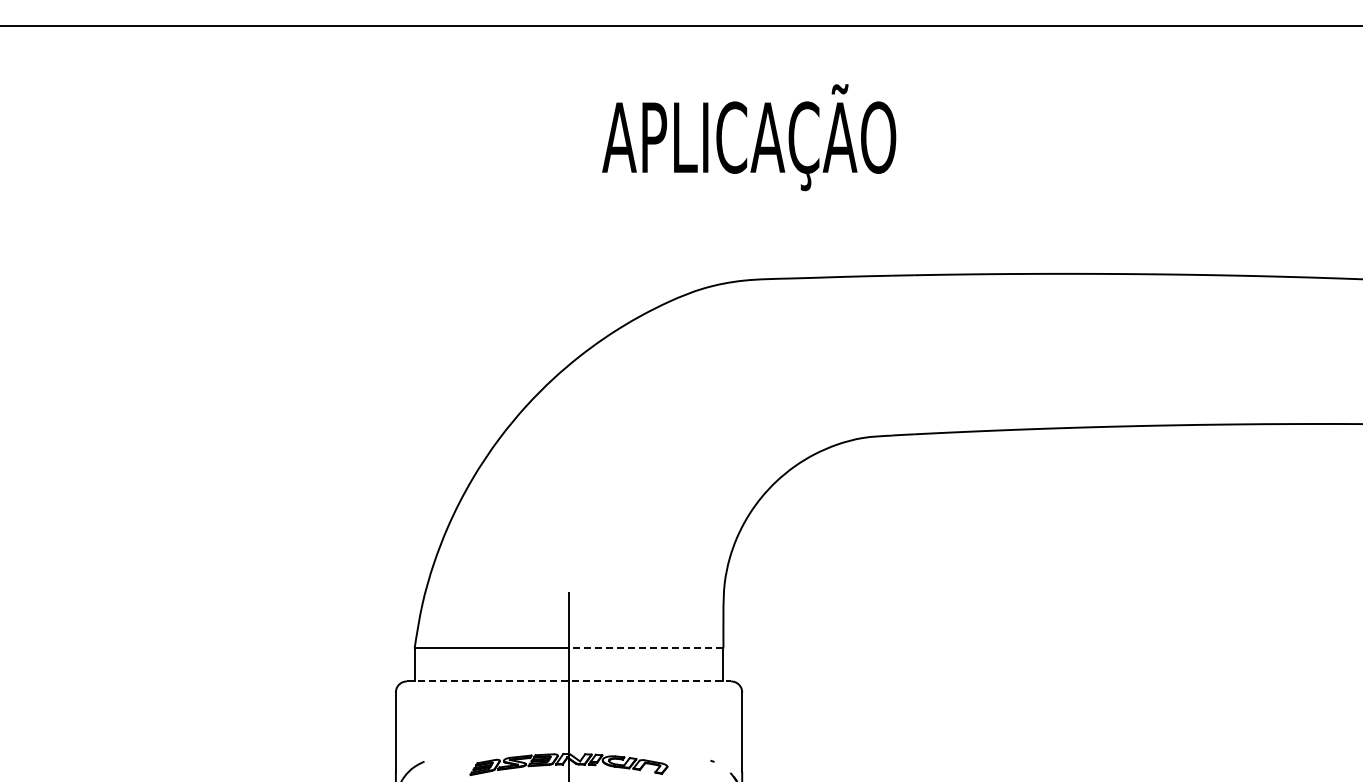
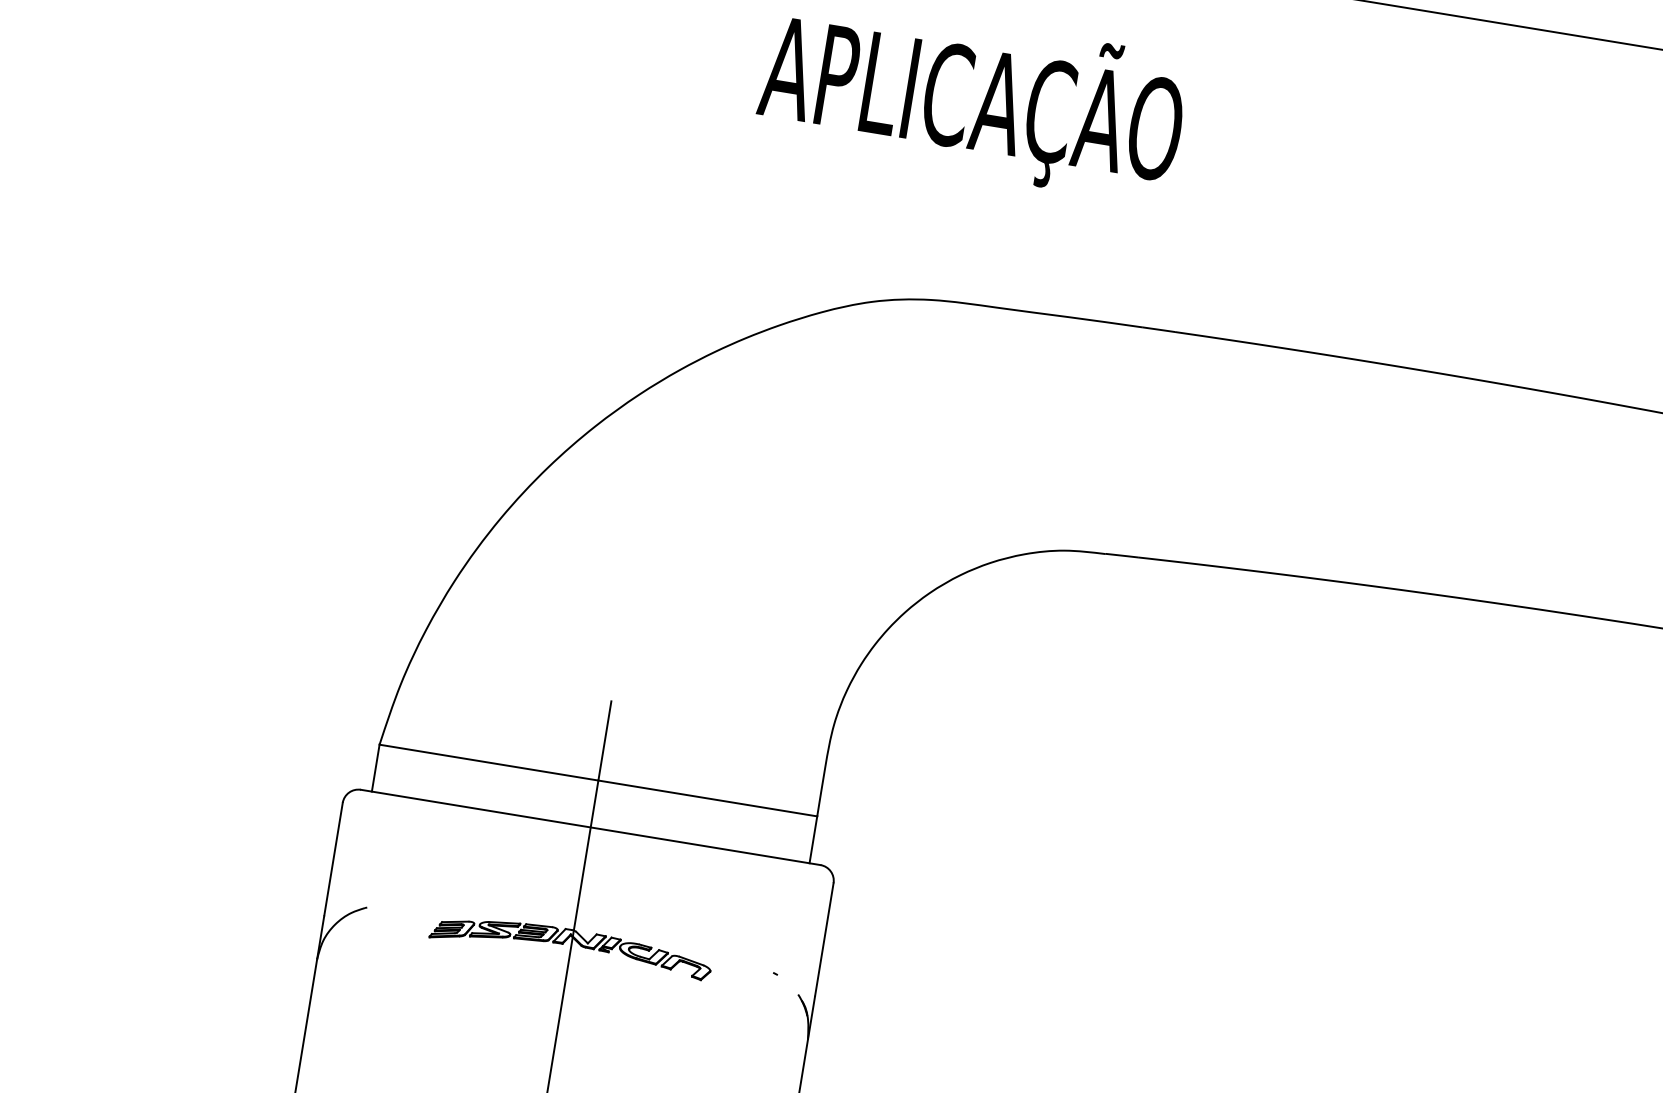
line: (645, 648) -> (706, 798), dashed -> solid
line: (569, 681) -> (591, 827), dashed -> solid

